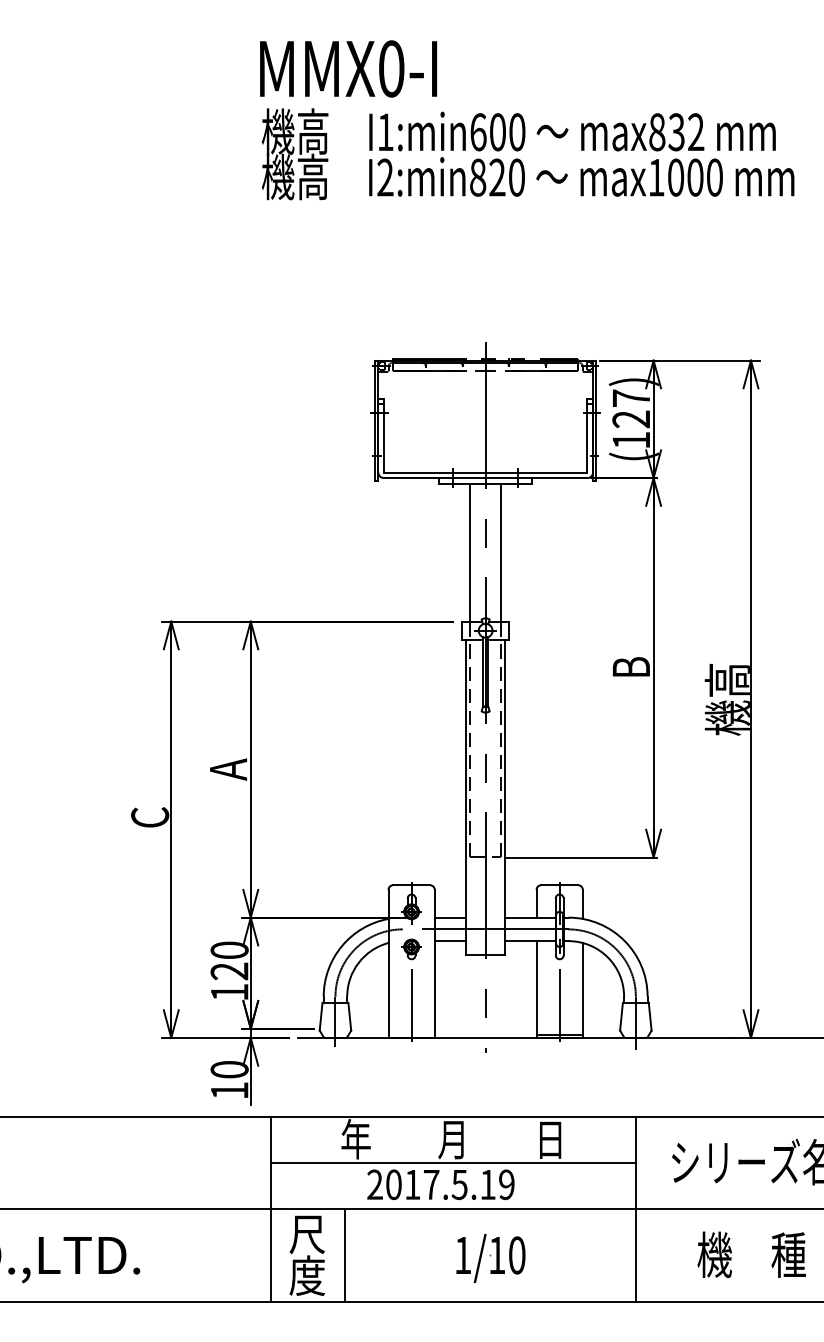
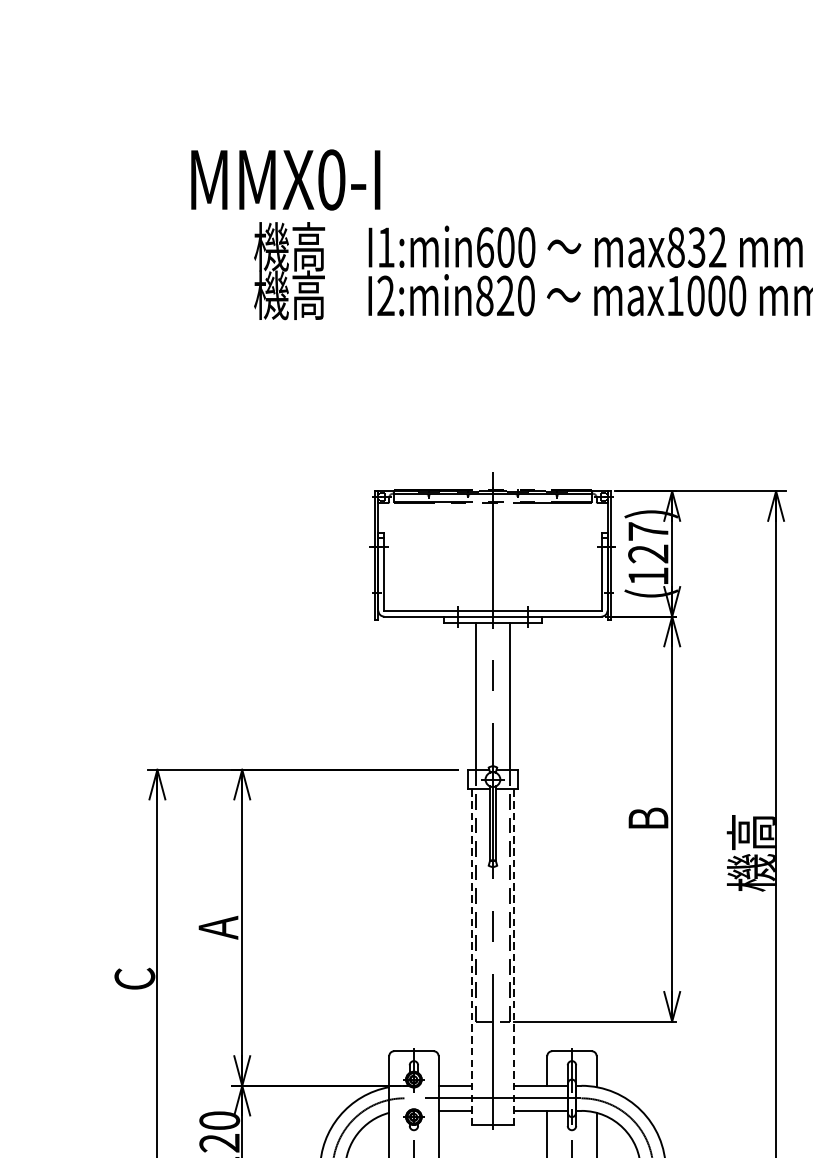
text: (348, 68) -> (285, 179), moved
line: (465, 797) -> (471, 957), solid -> dashed
line: (505, 797) -> (514, 957), solid -> dashed

